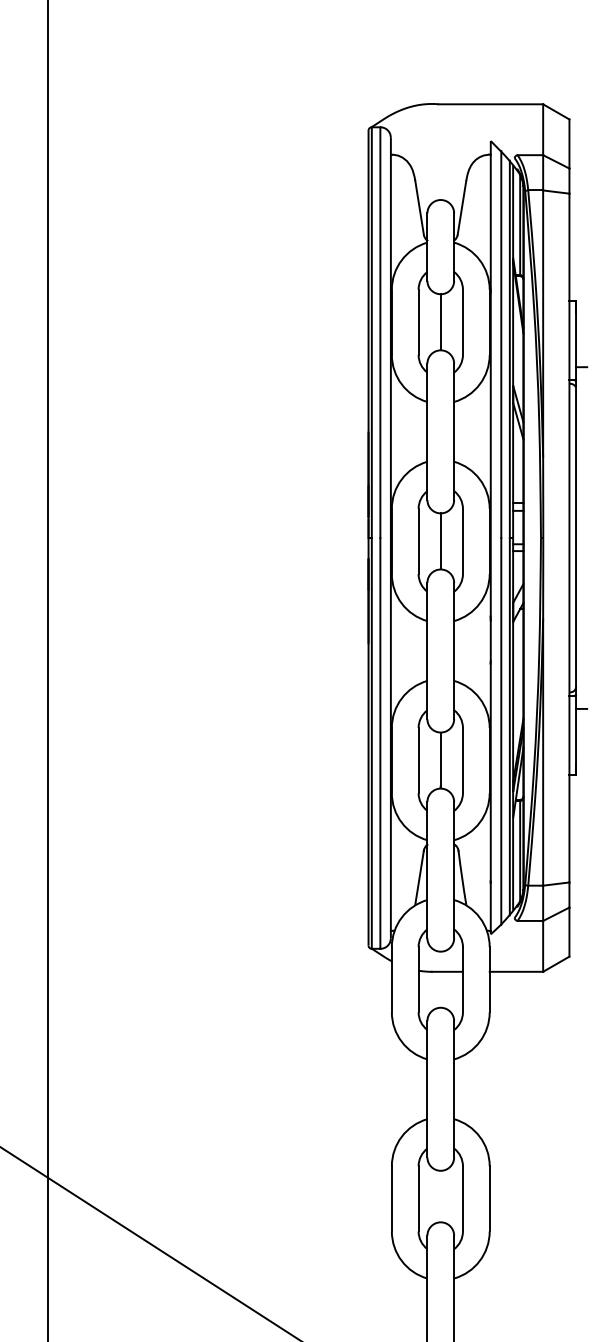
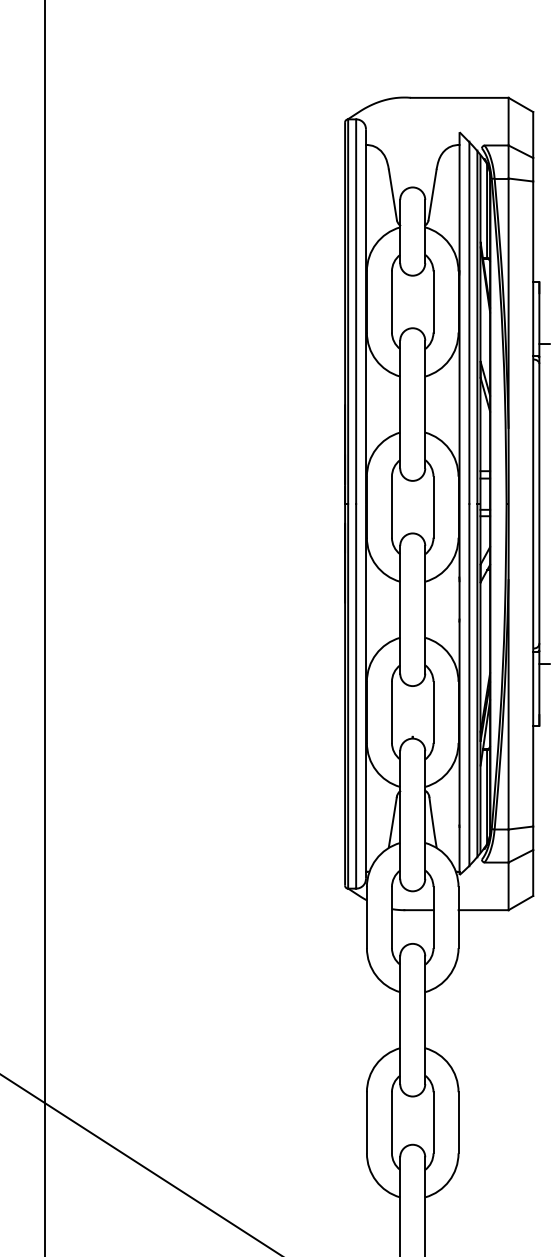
line: (440, 322) -> (412, 302), removed
line: (440, 541) -> (412, 507), removed
line: (440, 758) -> (412, 710), removed

